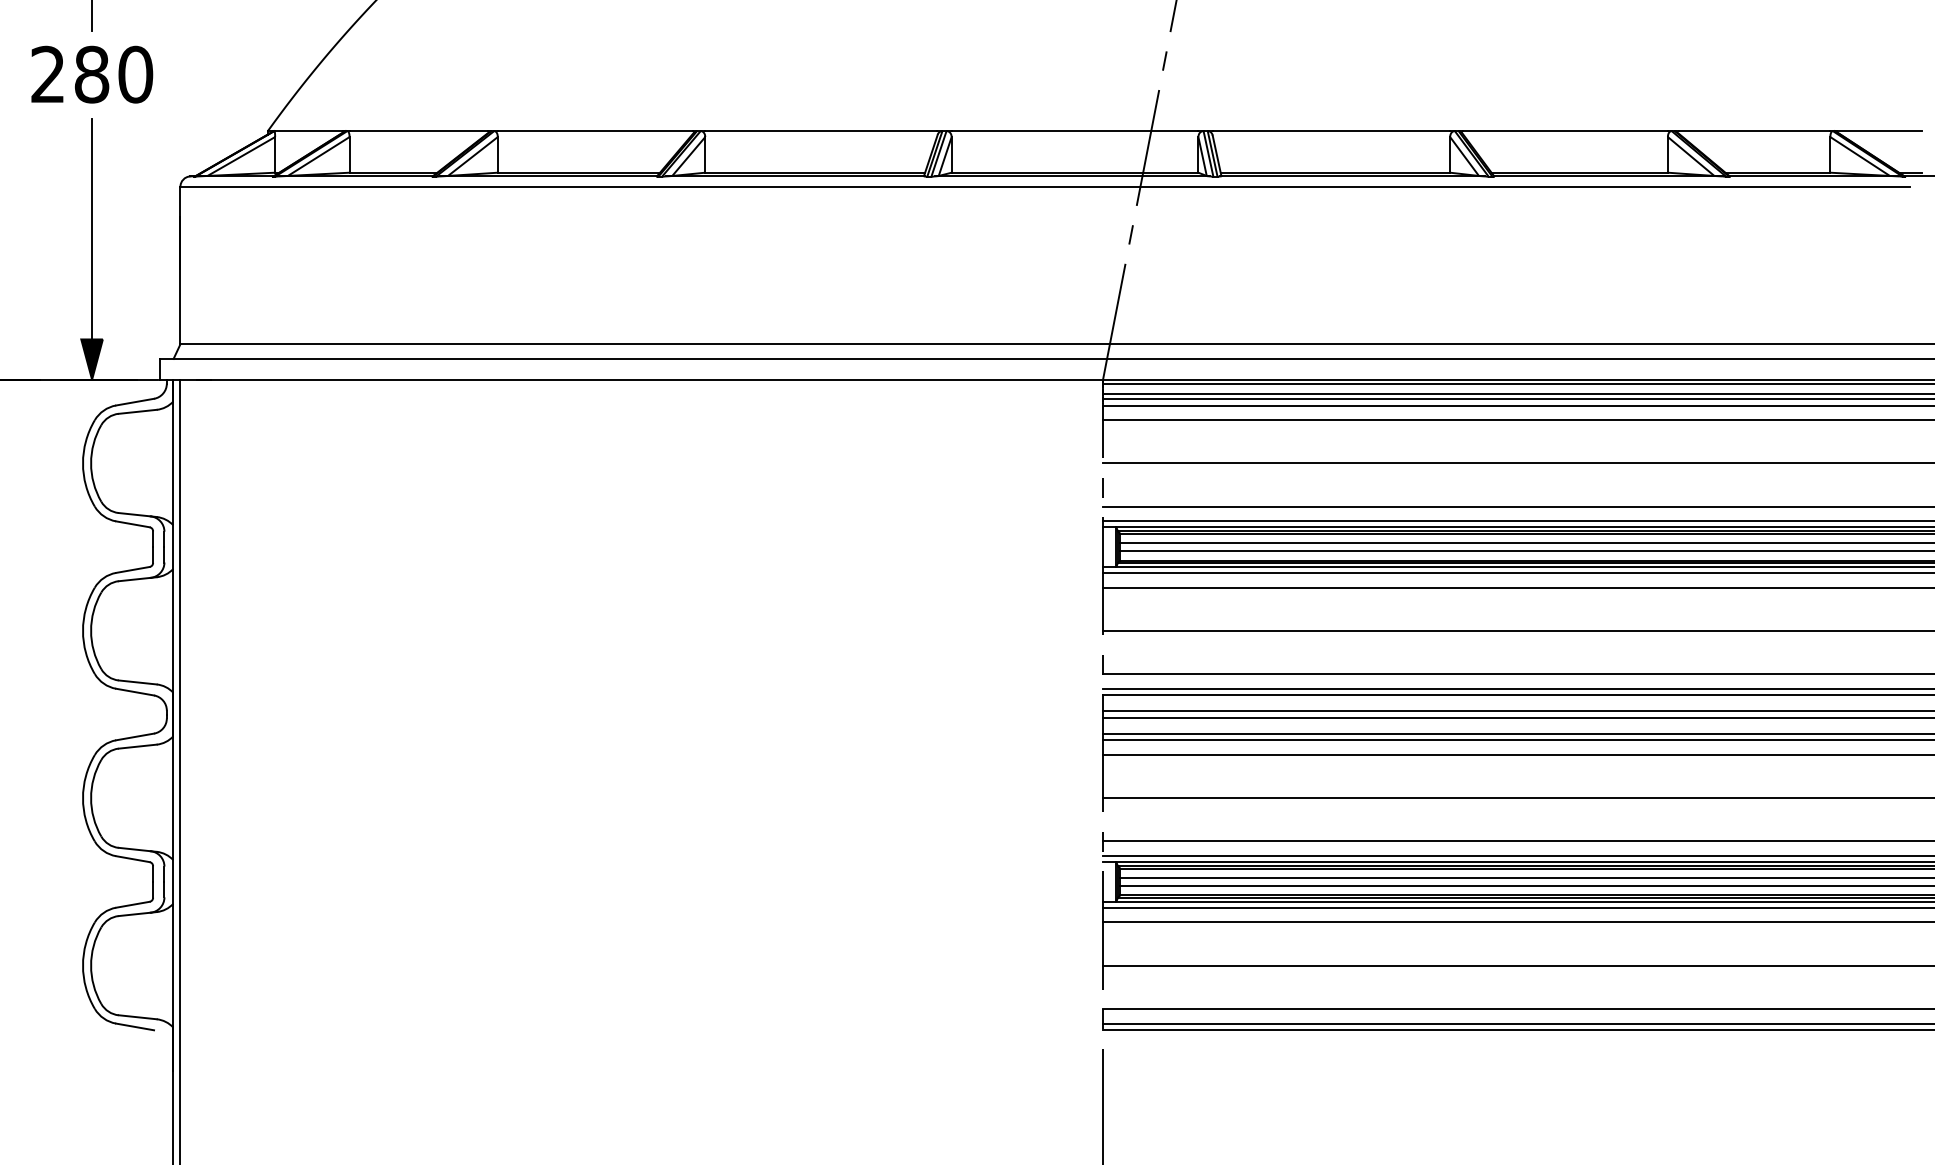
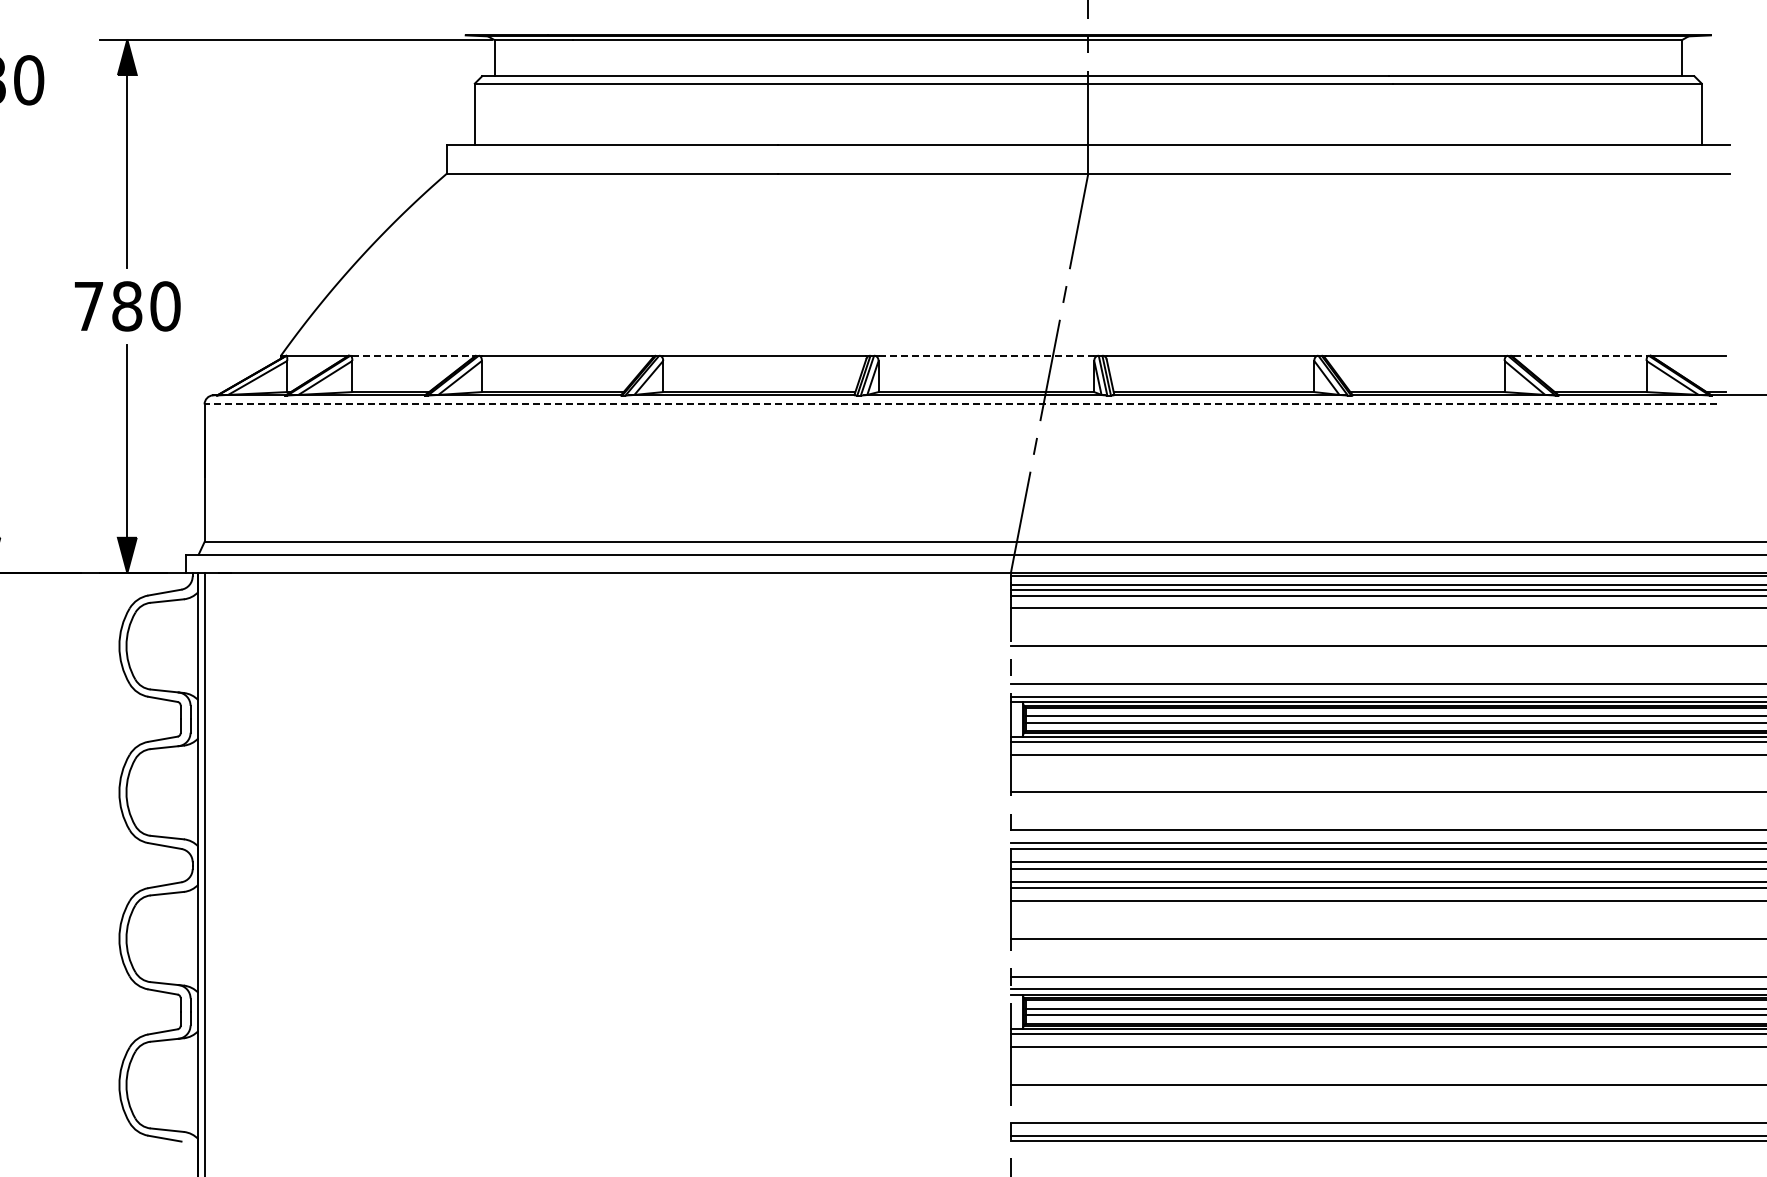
text: (47, 73) -> (88, 305), 280 -> 780
line: (419, 130) -> (413, 355), solid -> dashed
line: (1075, 130) -> (986, 355), solid -> dashed
line: (1754, 130) -> (1580, 355), solid -> dashed
line: (1045, 186) -> (960, 404), solid -> dashed

